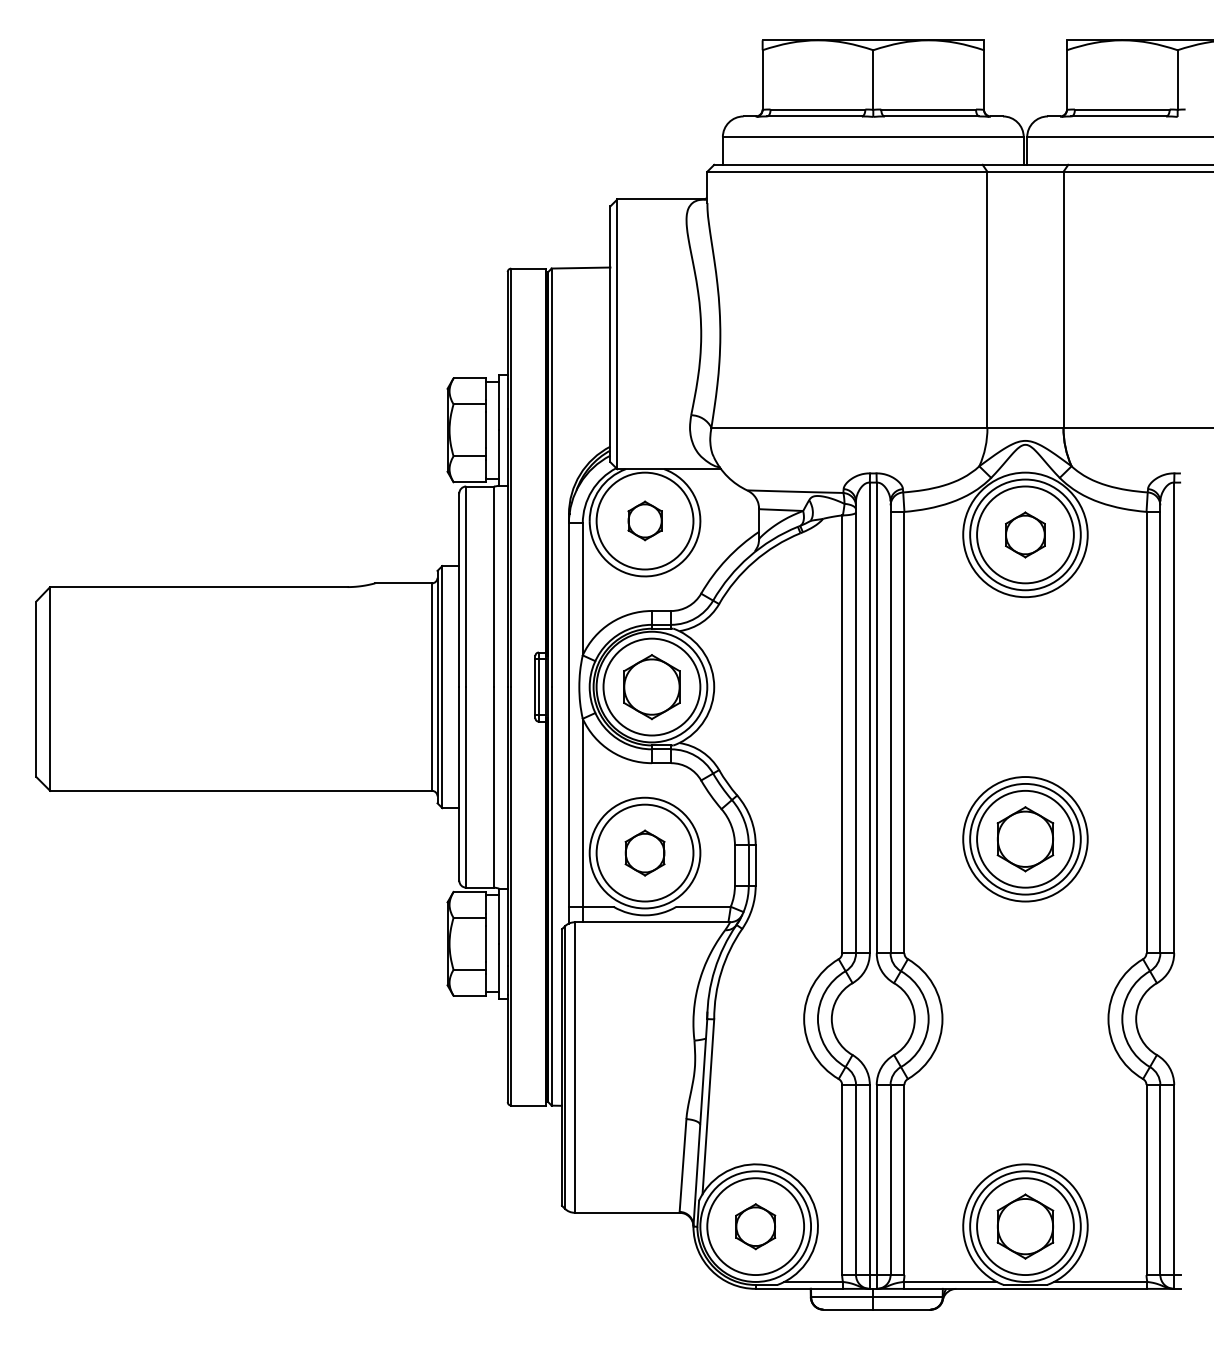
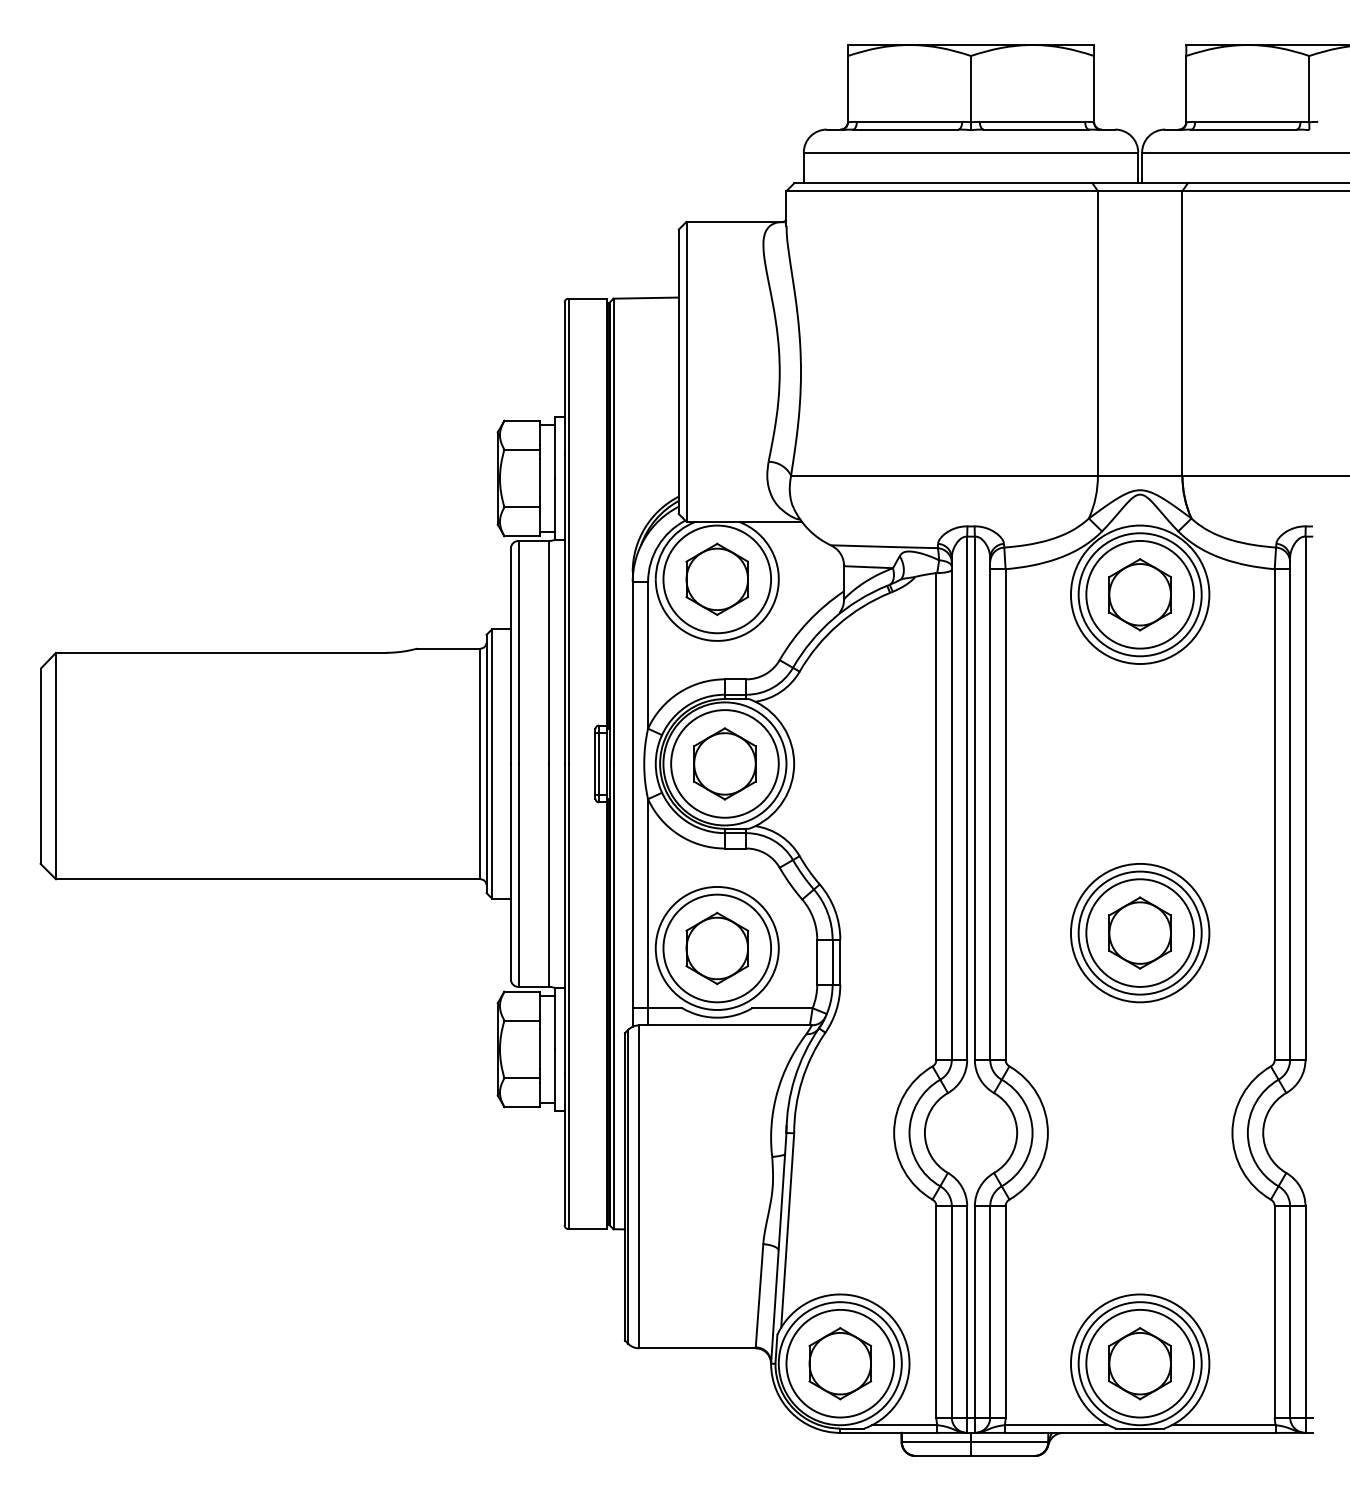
part: (645, 520) -> (717, 578), size x1.67
part: (1024, 534) -> (1139, 594), size x1.43
part: (645, 853) -> (717, 948), size x1.43
part: (755, 1226) -> (840, 1363), size x1.43

